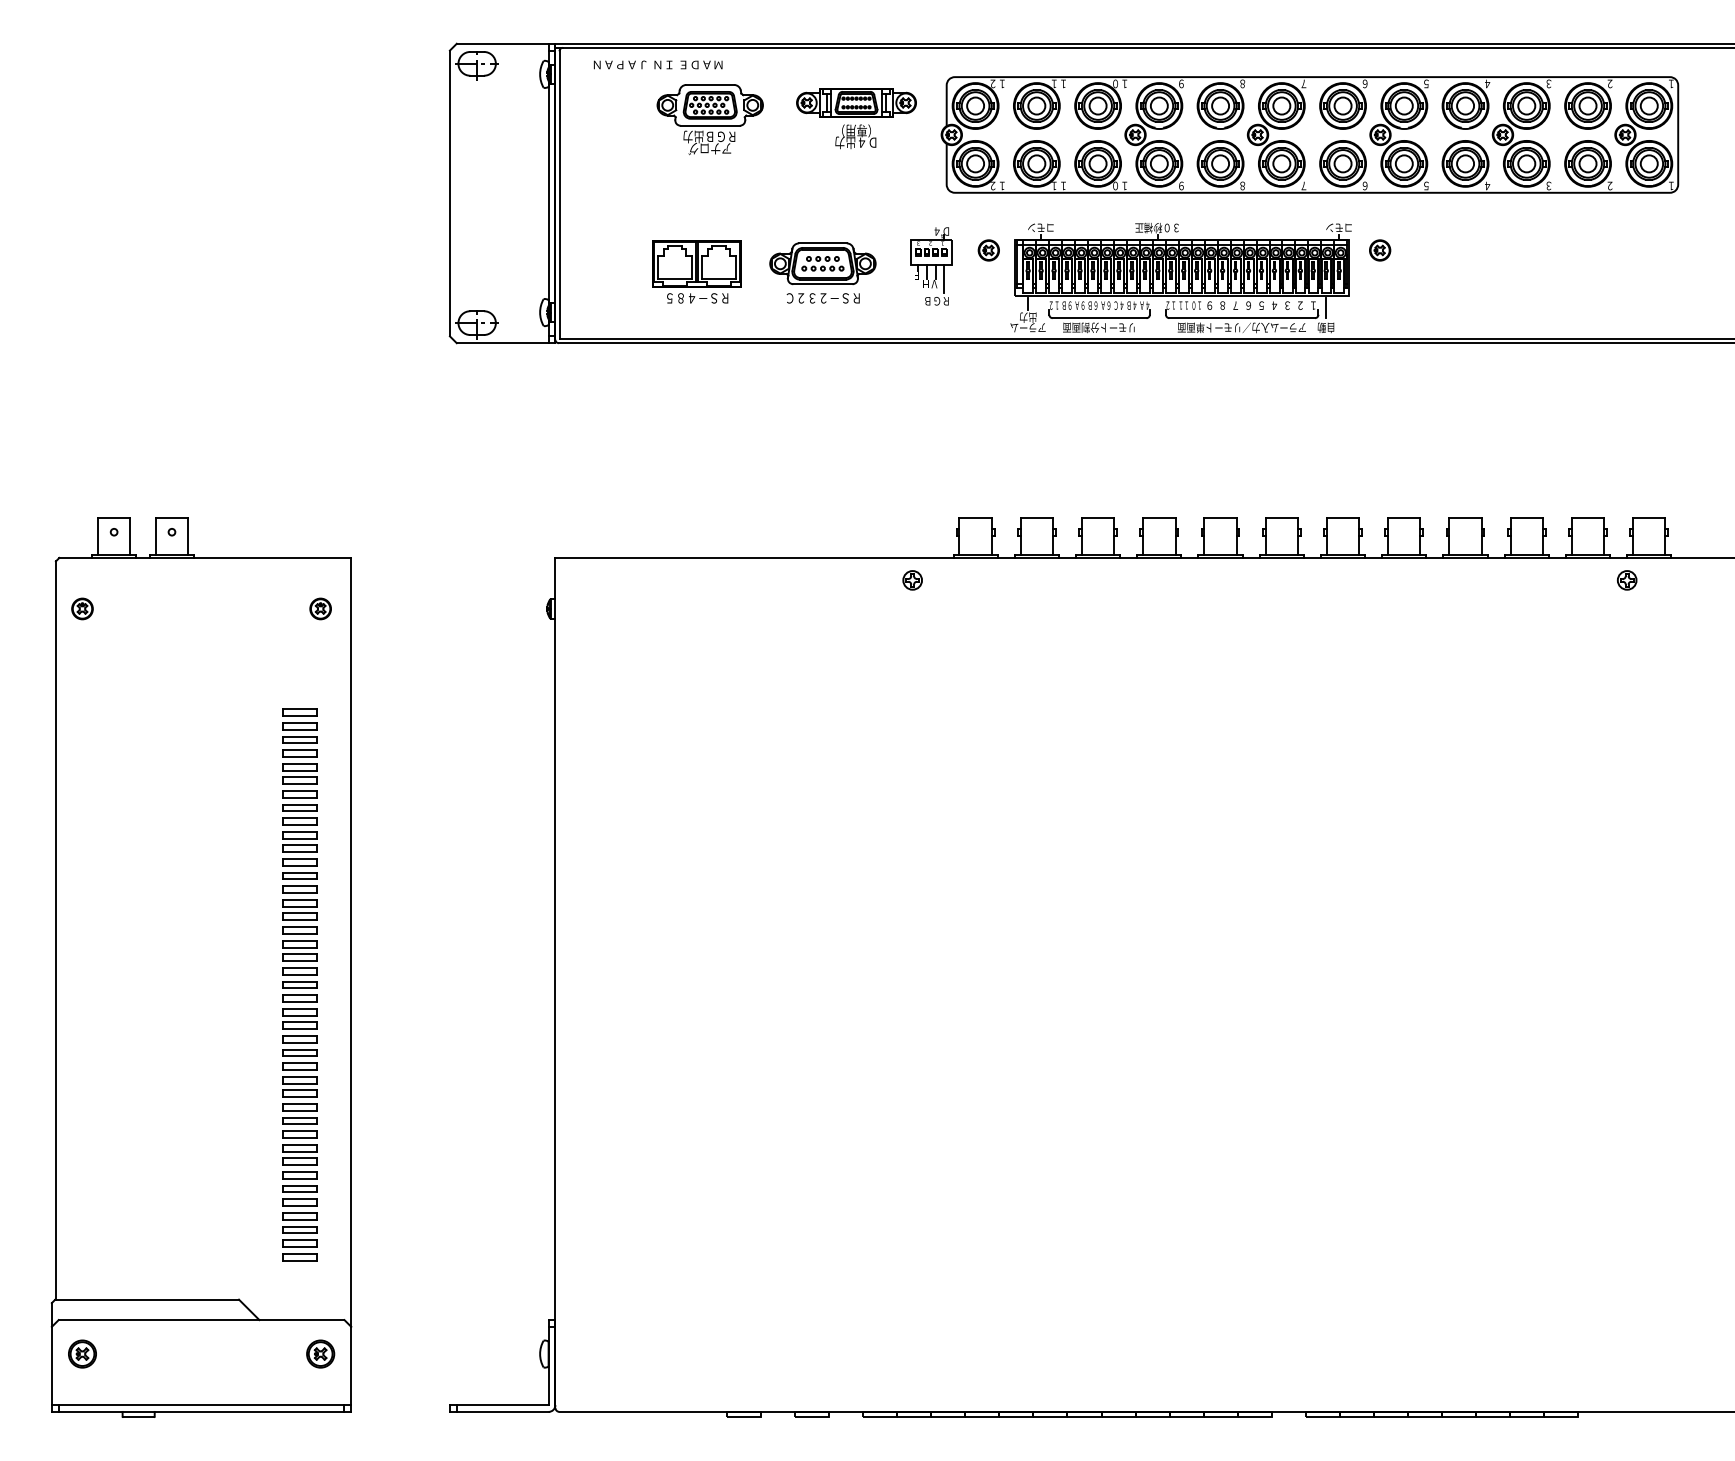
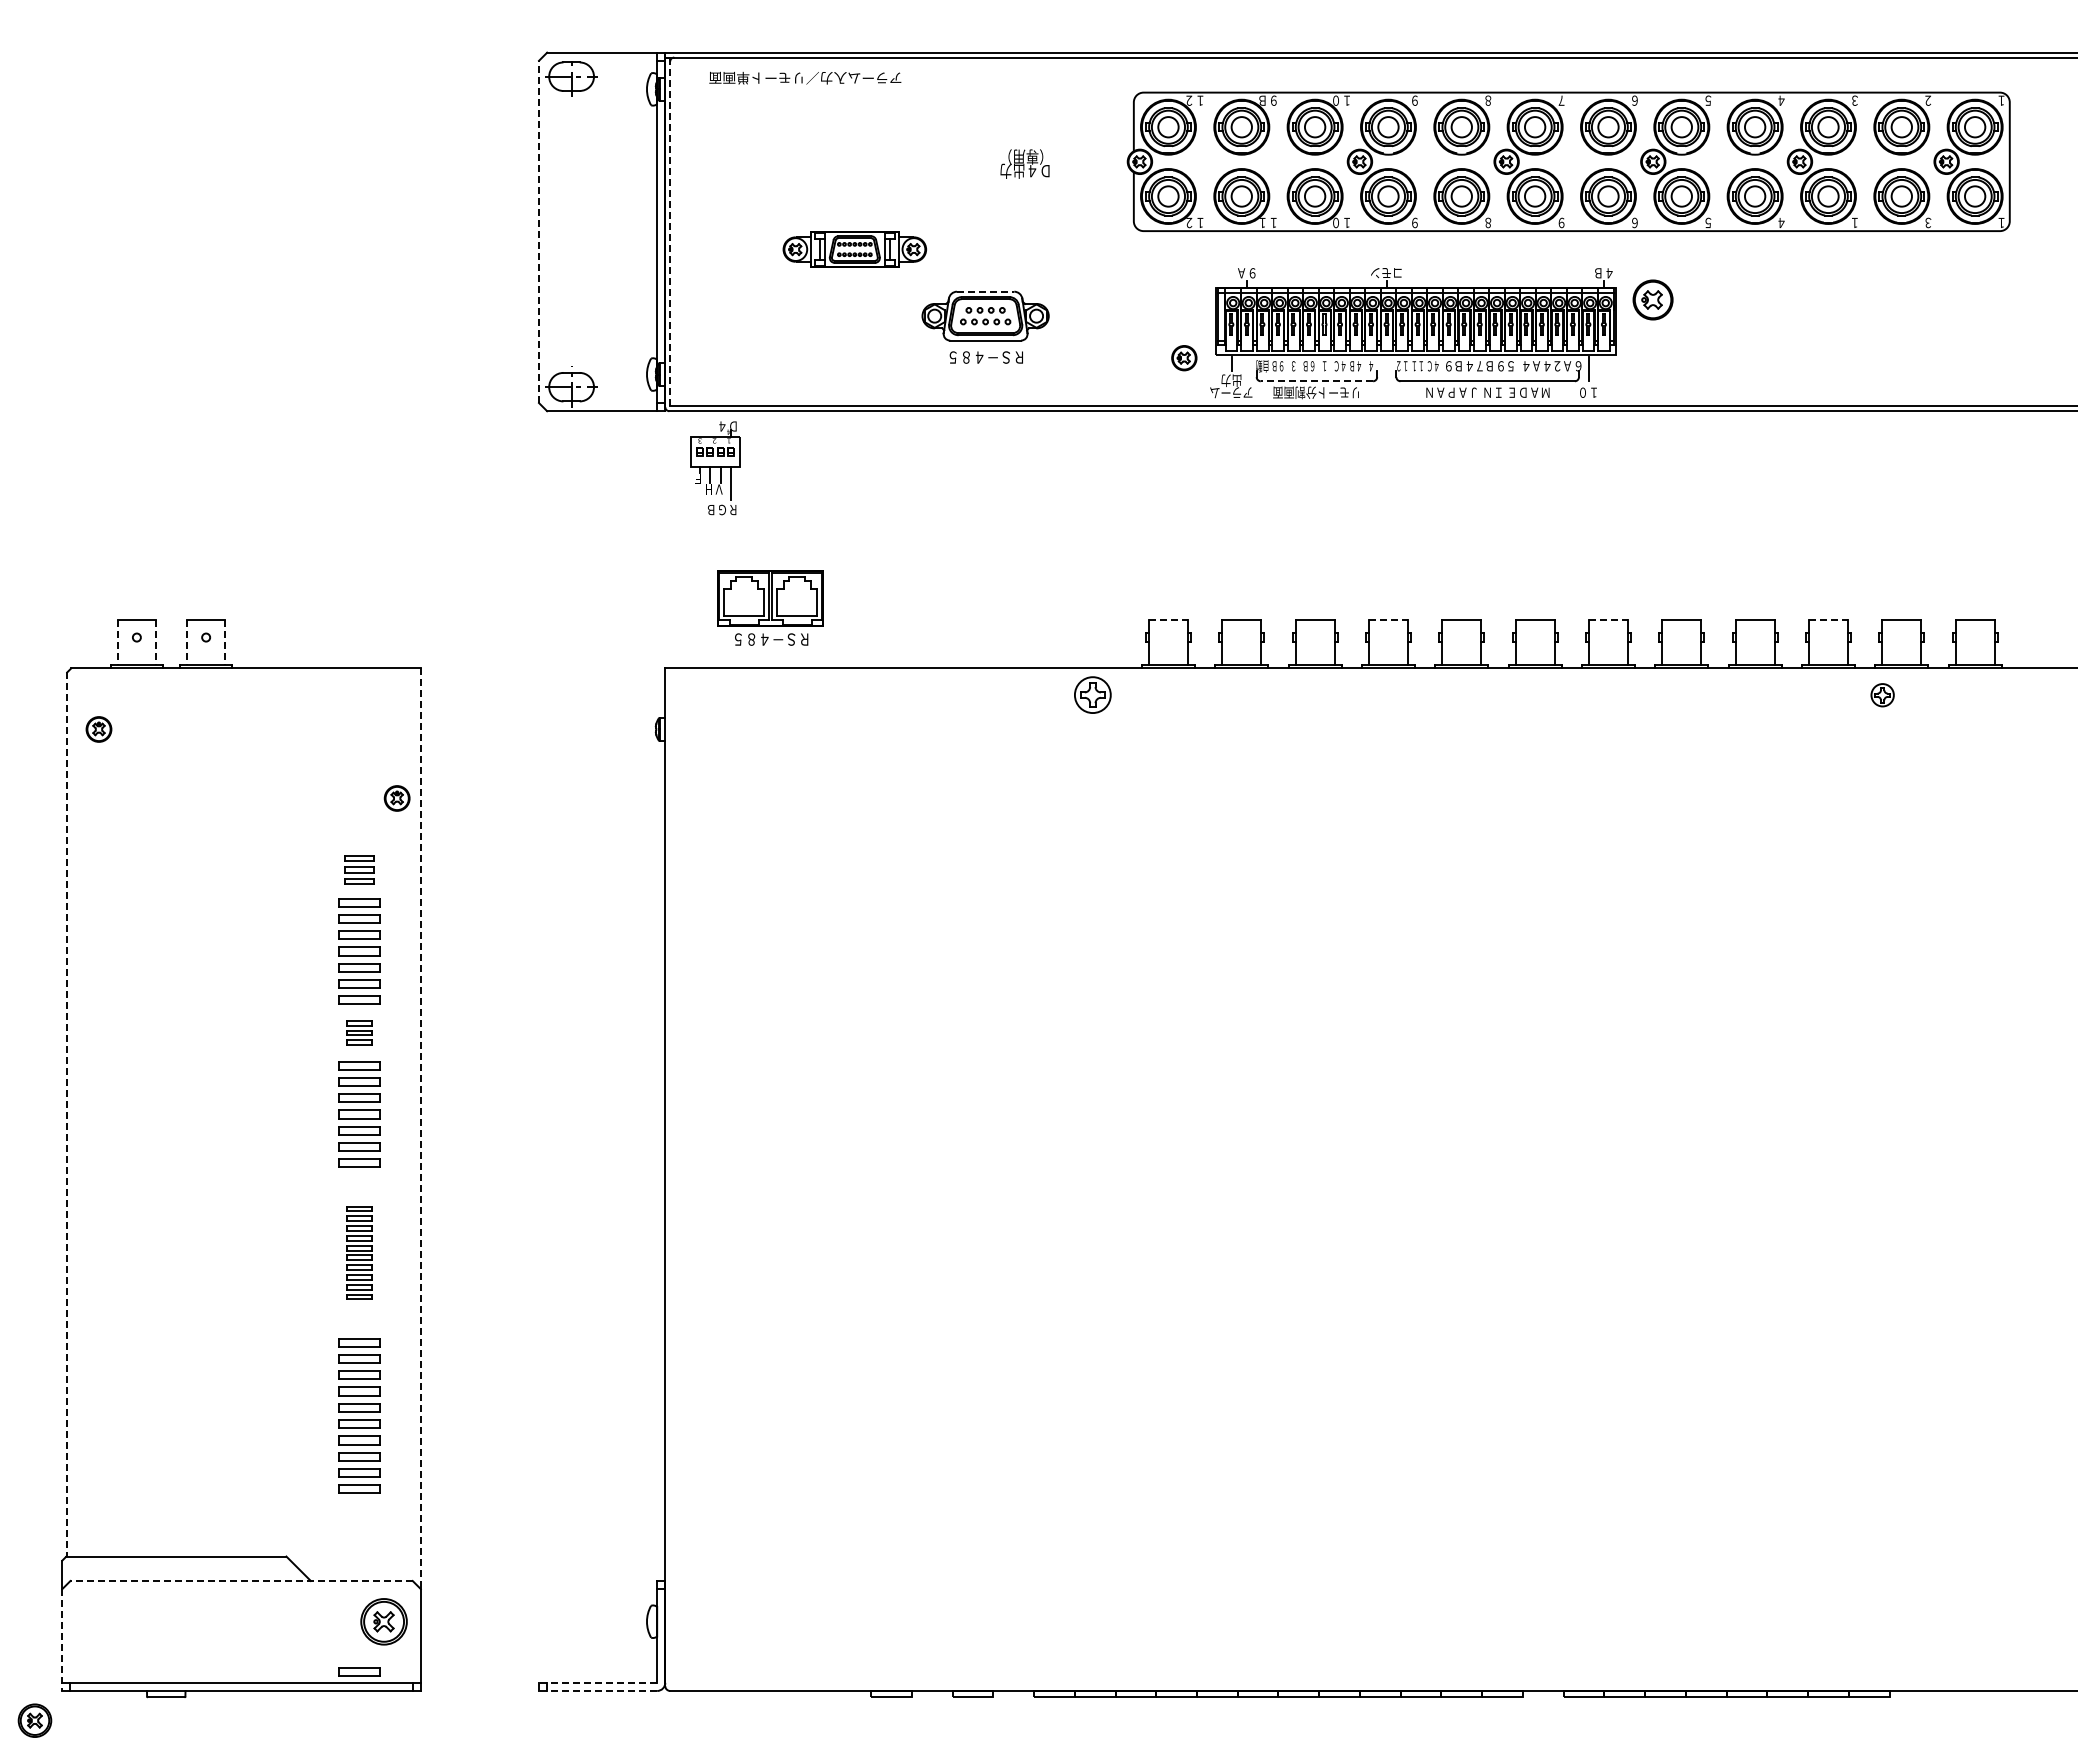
text: (672, 64) -> (805, 77), ＭＡＤＥ ＩＮ ＪＡＰＡＮ -> アラーム入力／リモート単画面
text: (1058, 83) -> (1267, 100), １１ -> ９Ｂ
part: (856, 102) -> (854, 249), moved
part: (710, 119) -> (850, 143), removed
text: (1303, 185) -> (1561, 222), ７ -> ９
text: (1548, 185) -> (1854, 222), ３ -> １
text: (1610, 185) -> (1928, 222), ２ -> ３
line: (450, 193) -> (539, 231), solid -> dashed
line: (559, 193) -> (670, 232), solid -> dashed
text: (1040, 228) -> (1246, 273), コモン -> ９Ａ
text: (1156, 228) -> (1385, 273), ３０秒補正 -> コモン
text: (1338, 228) -> (1603, 273), コモン -> ４Ｂ
line: (822, 243) -> (985, 291), solid -> dashed
part: (989, 250) -> (1184, 358), moved
part: (1379, 250) -> (1652, 300), size x1.6
part: (931, 266) -> (715, 468), moved
part: (696, 271) -> (770, 607), moved
text: (822, 298) -> (985, 357), ＲＳ－２３２Ｃ -> ＲＳ－４８５
text: (1054, 305) -> (1262, 366), １２ -> 自動
text: (1080, 305) -> (1293, 366), ９Ａ -> ３
text: (1105, 305) -> (1324, 366), ６Ａ -> １
text: (1144, 305) -> (1370, 366), ４Ａ -> ４
text: (1196, 305) -> (1432, 366), １０ -> ４Ｃ
text: (1221, 305) -> (1463, 366), ８ -> ４Ｂ
text: (1247, 305) -> (1494, 366), ６ -> ９Ｂ
text: (1287, 305) -> (1541, 366), ３ -> ４Ａ
text: (1313, 305) -> (1572, 366), １ -> ６Ａ
line: (1099, 318) -> (1316, 381), solid -> dashed
text: (1241, 327) -> (1486, 392), アラーム入力／リモート単画面 -> ＭＡＤＥ ＩＮ ＪＡＰＡＮ
text: (1325, 327) -> (1587, 392), 自動 -> １０
line: (975, 517) -> (1168, 620), solid -> dashed
line: (1159, 517) -> (1388, 620), solid -> dashed
line: (1343, 517) -> (1608, 620), solid -> dashed
line: (1526, 517) -> (1828, 620), solid -> dashed
line: (97, 537) -> (117, 643), solid -> dashed
line: (129, 537) -> (155, 643), solid -> dashed
line: (156, 537) -> (187, 643), solid -> dashed
line: (188, 537) -> (225, 643), solid -> dashed
part: (913, 580) -> (1093, 695), size x1.6
part: (1627, 580) -> (1882, 695), moved
part: (320, 608) -> (396, 798), moved
part: (300, 725) -> (359, 869), size x0.7
part: (300, 862) -> (359, 1032), size x0.6
line: (56, 930) -> (67, 1114), solid -> dashed
line: (350, 943) -> (420, 1129), solid -> dashed
part: (300, 1045) -> (359, 1252), size x0.6
part: (300, 1257) -> (359, 1671), moved
line: (201, 1319) -> (241, 1580), solid -> dashed
part: (82, 1353) -> (34, 1720), moved
part: (320, 1353) -> (384, 1621), size x1.4
line: (52, 1369) -> (62, 1640), solid -> dashed
line: (498, 1404) -> (597, 1682), solid -> dashed
line: (498, 1411) -> (597, 1690), solid -> dashed

